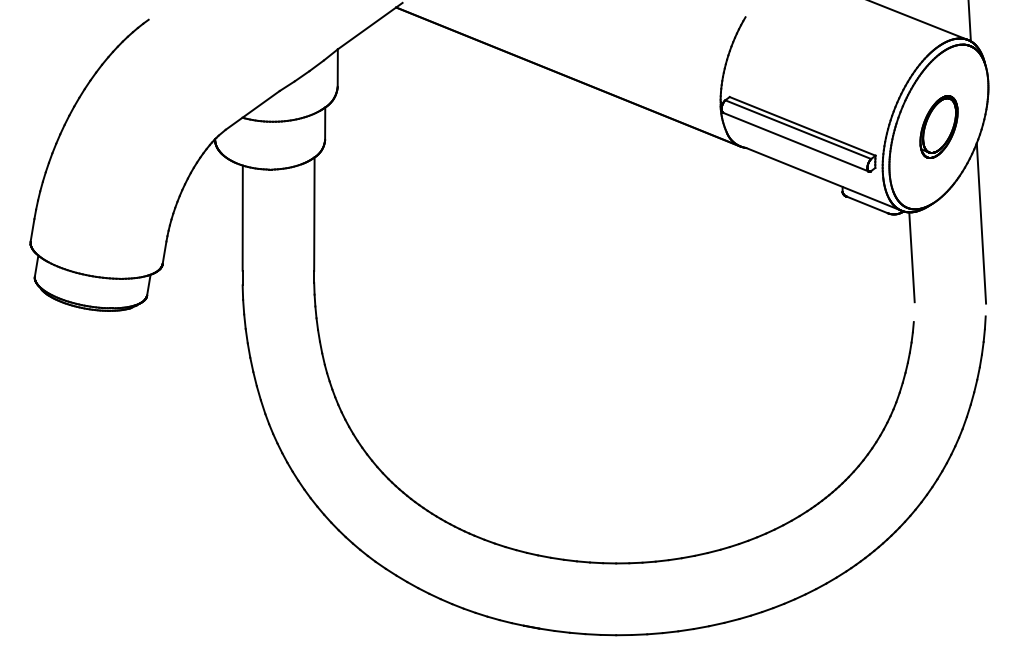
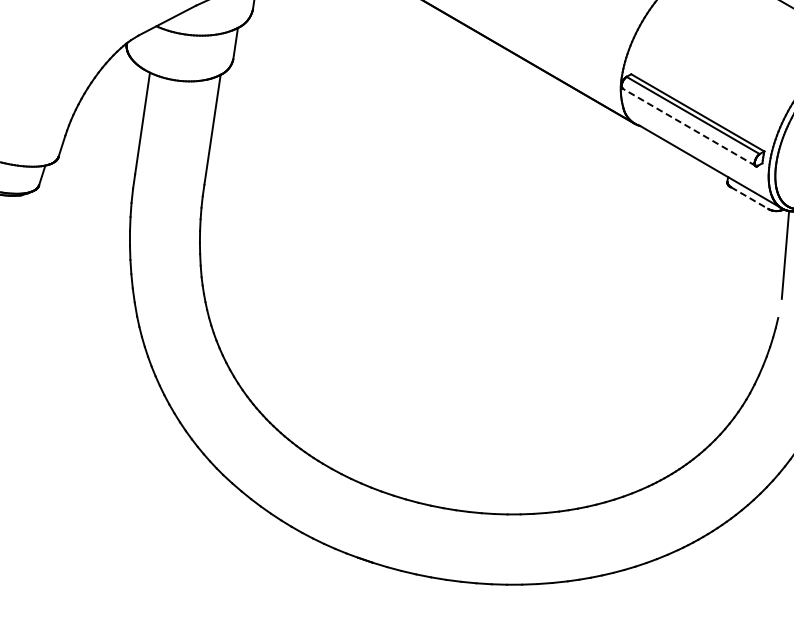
line: (795, 142) -> (688, 127), solid -> dashed
line: (867, 204) -> (749, 197), solid -> dashed

